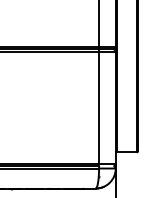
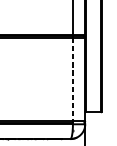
line: (99, 108) -> (73, 80), solid -> dashed

